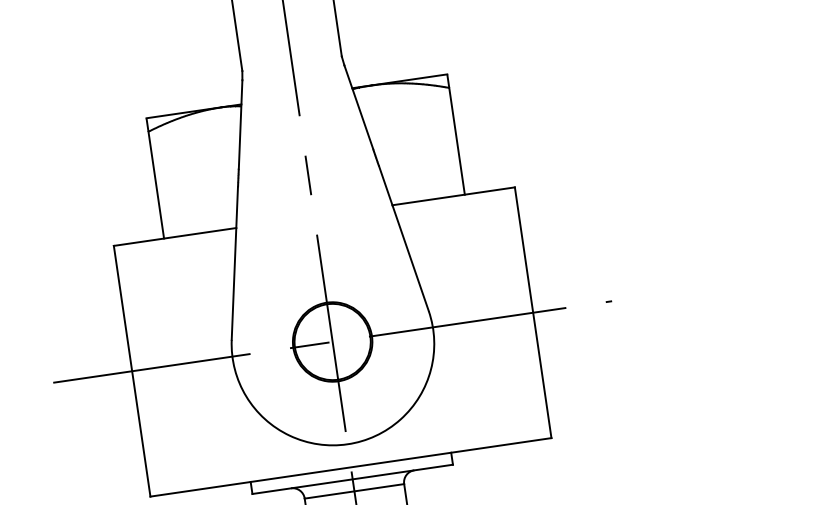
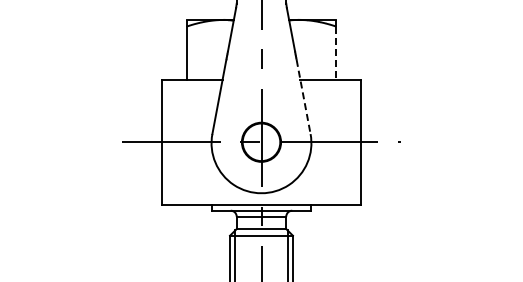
line: (457, 141) -> (336, 53), solid -> dashed
line: (403, 237) -> (303, 96), solid -> dashed

